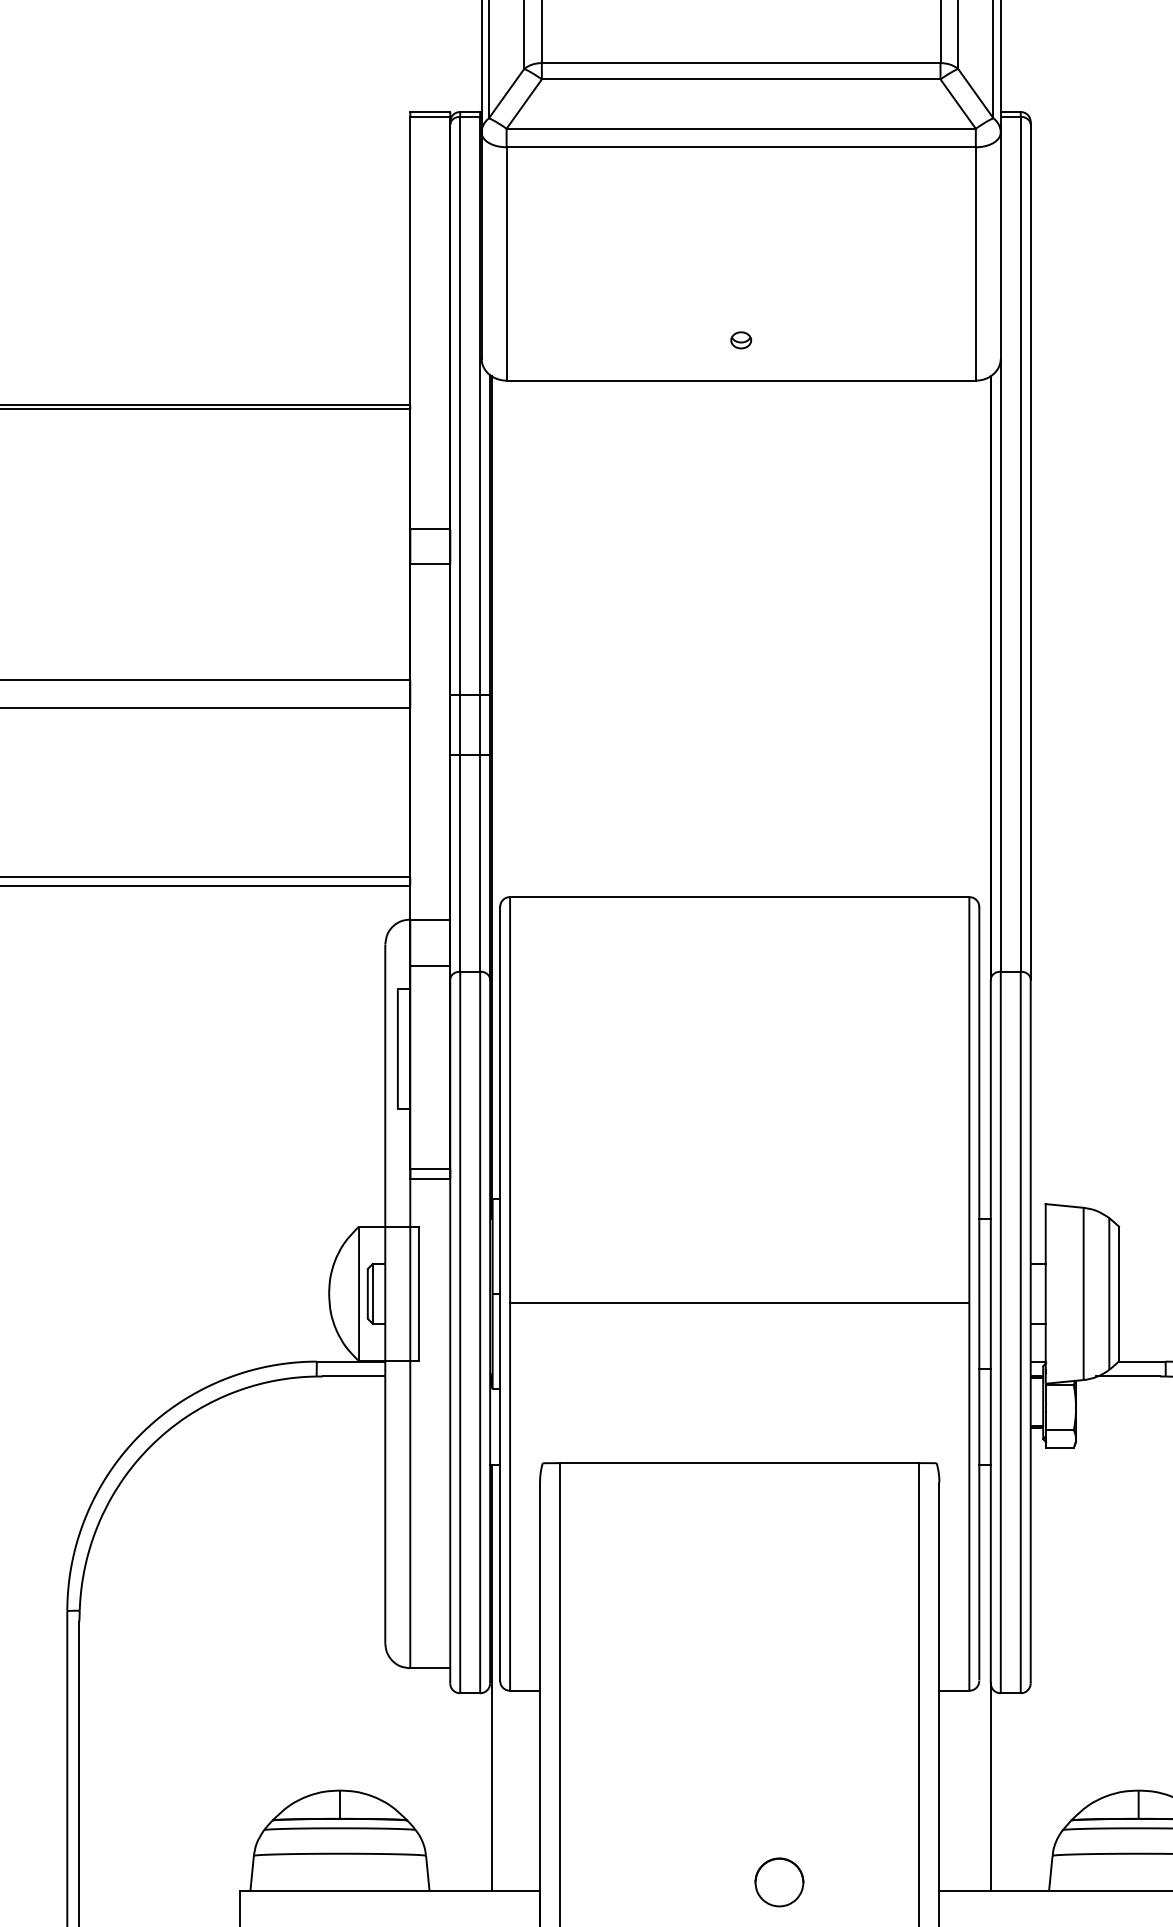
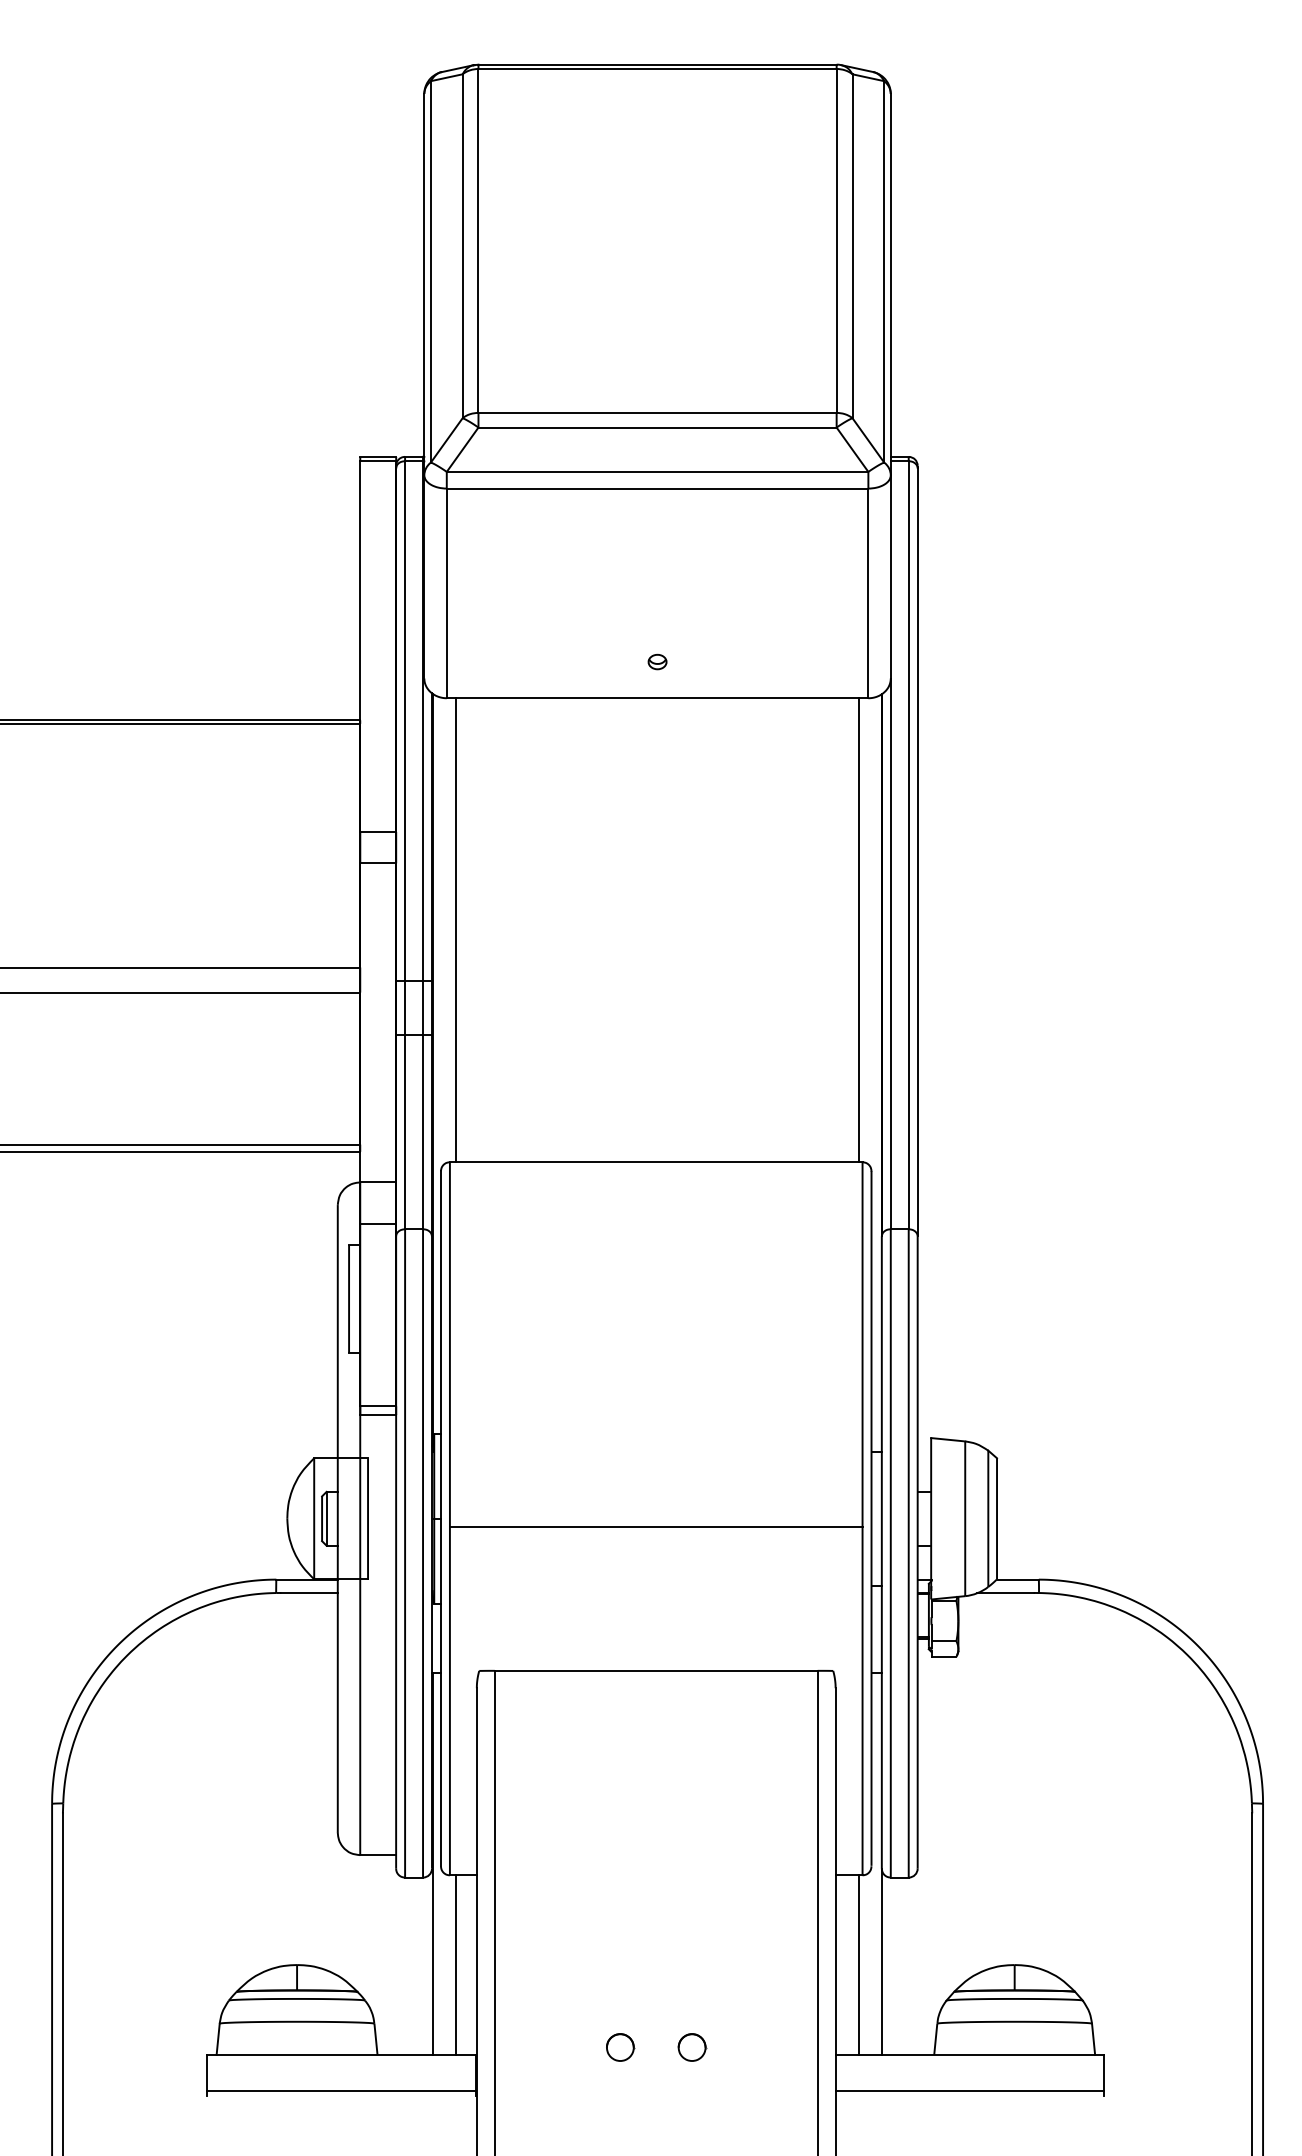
line: (516, 639) -> (455, 930), added
line: (965, 639) -> (859, 930), added
line: (516, 1789) -> (455, 1964), added
line: (965, 1789) -> (859, 1964), added
part: (699, 1882) -> (620, 2047), added
part: (780, 1882) -> (692, 2047), size x0.62

